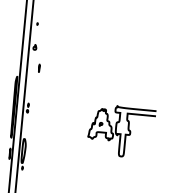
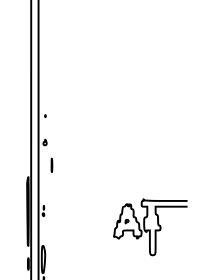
part: (39, 68) -> (52, 165), size x1.6

